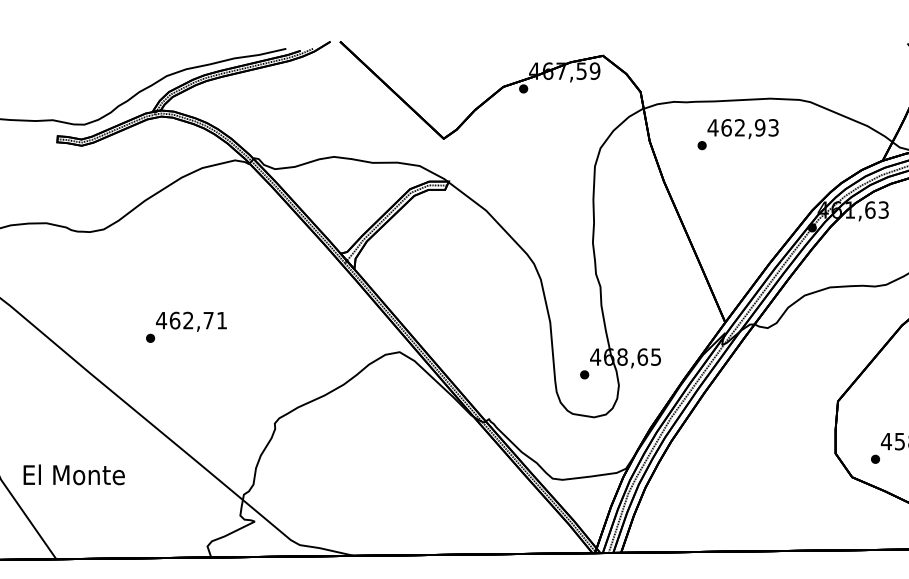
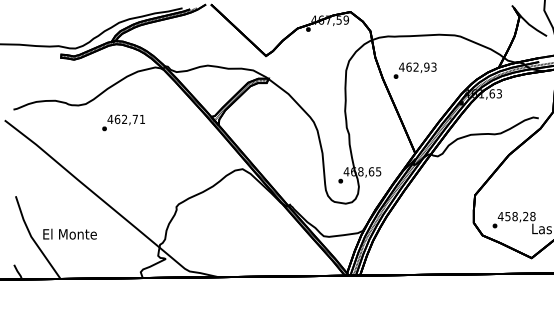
text: (736, 134) -> (414, 70), moved
text: (186, 326) -> (123, 122), moved

